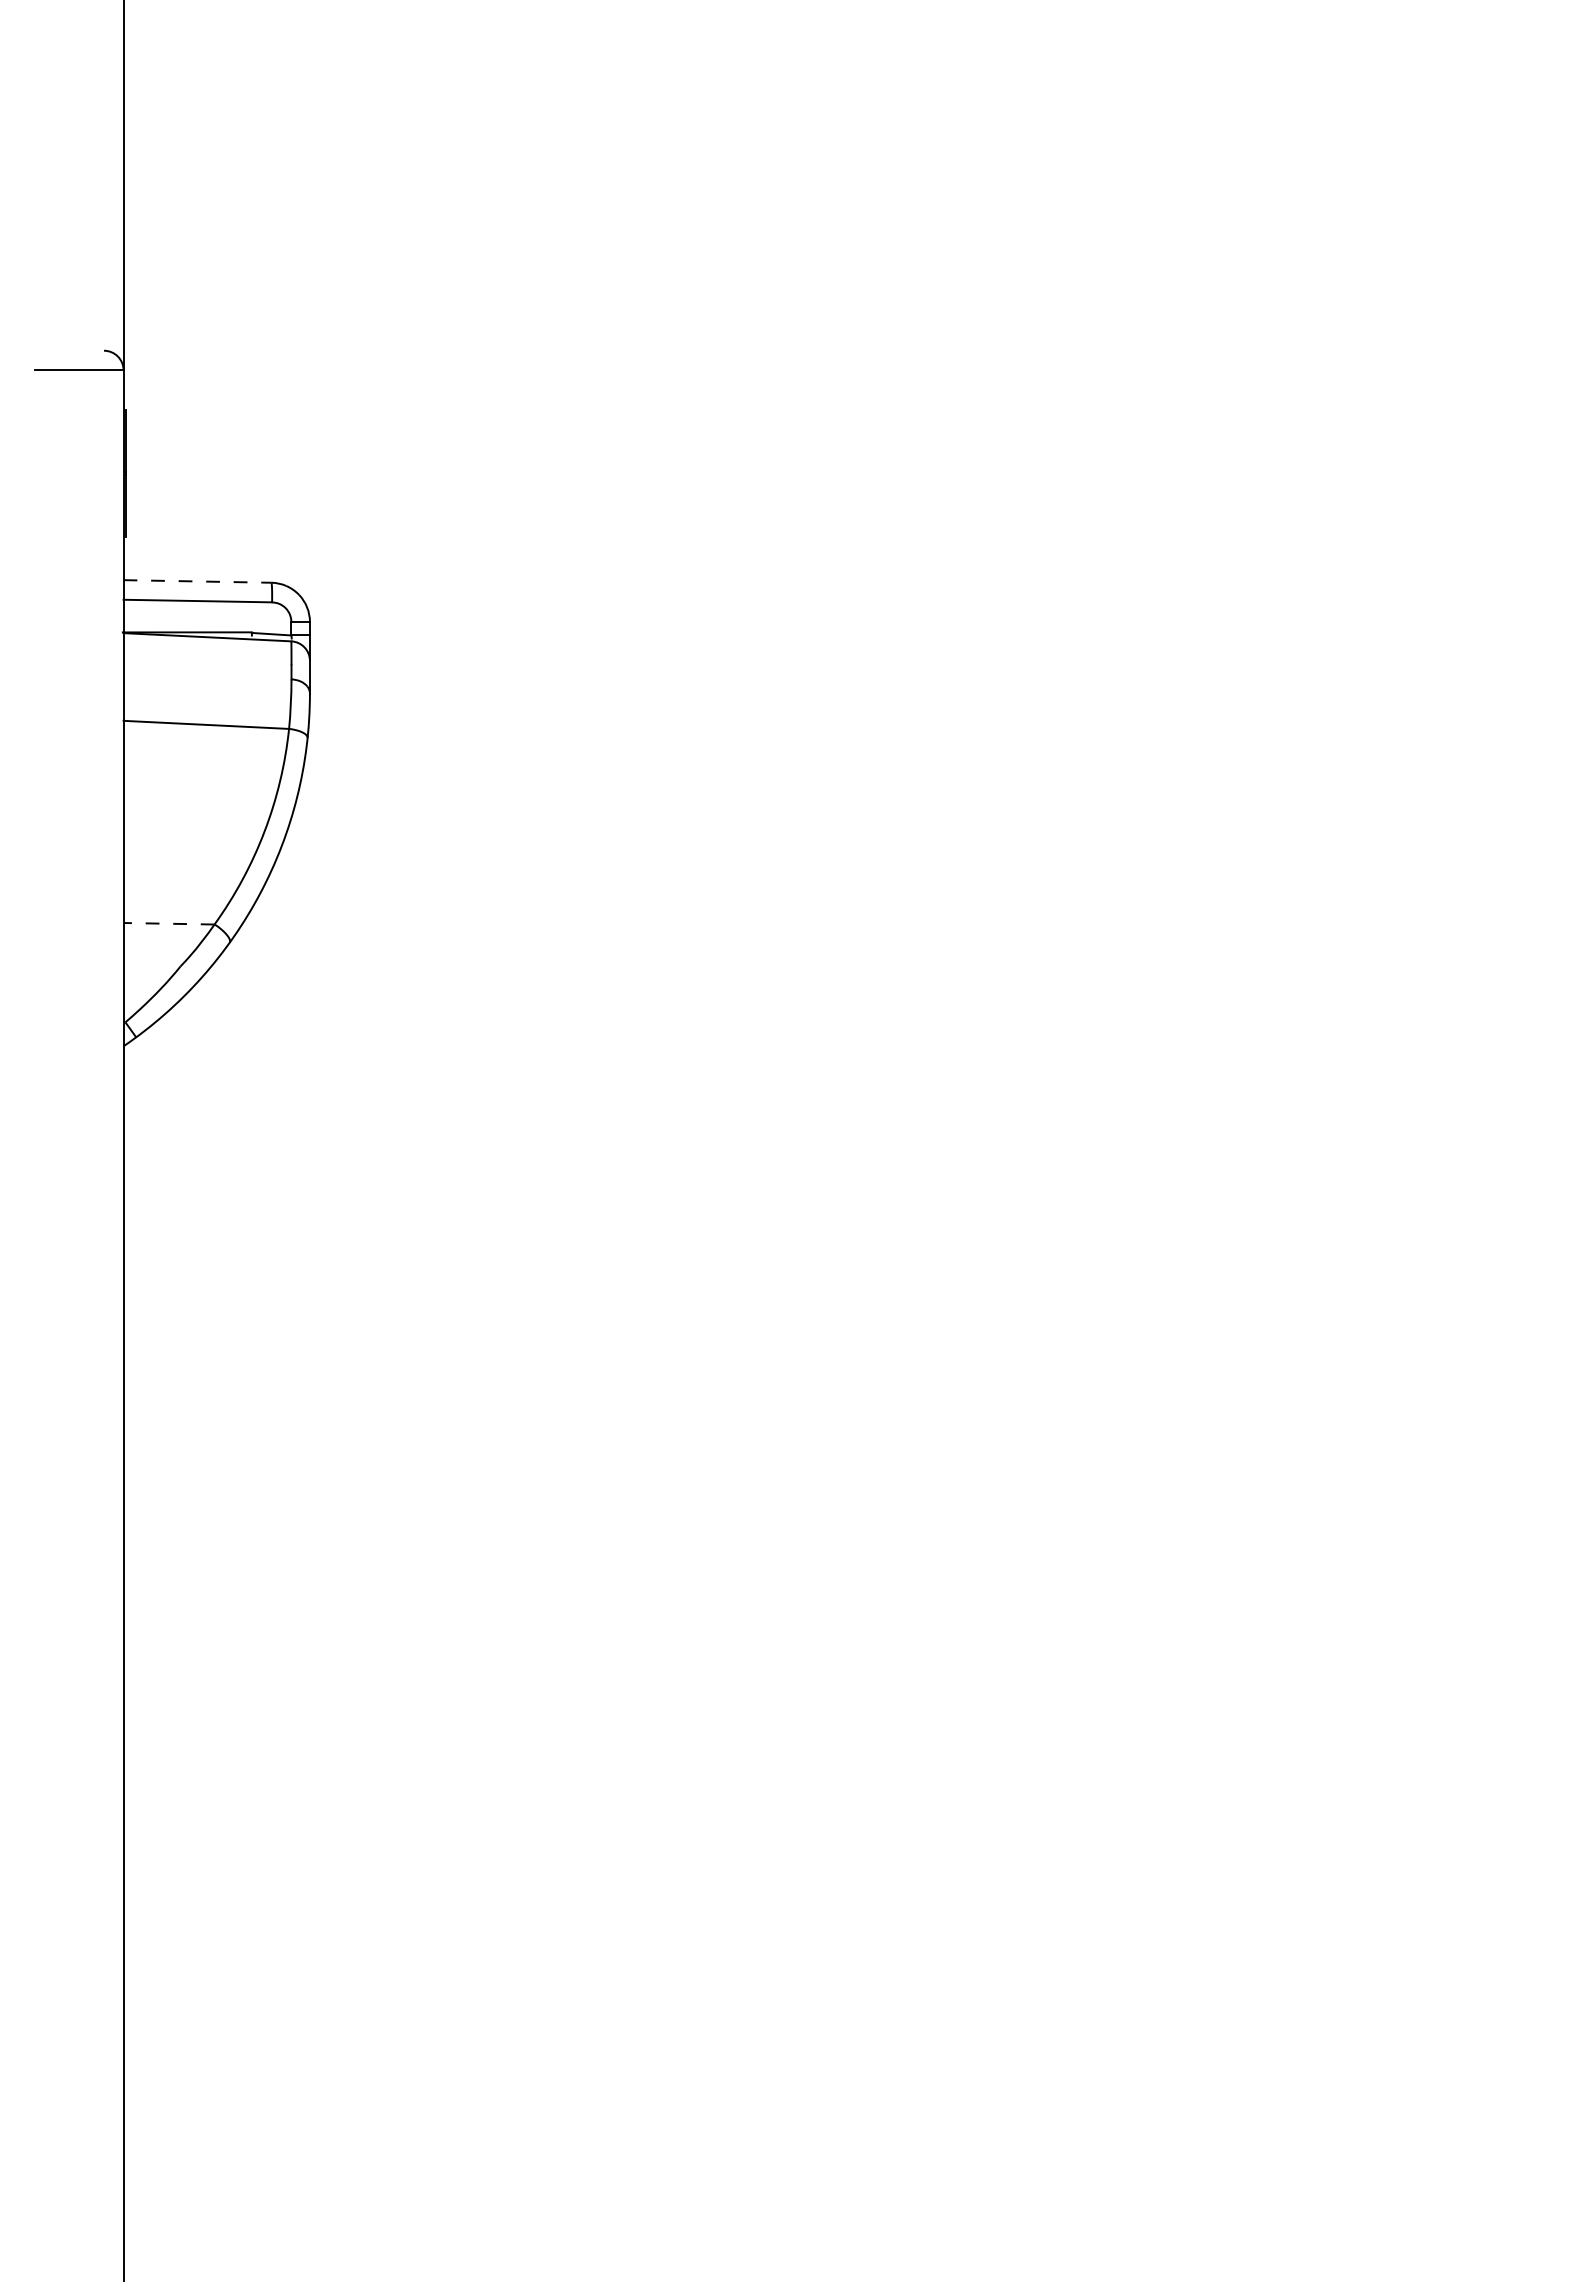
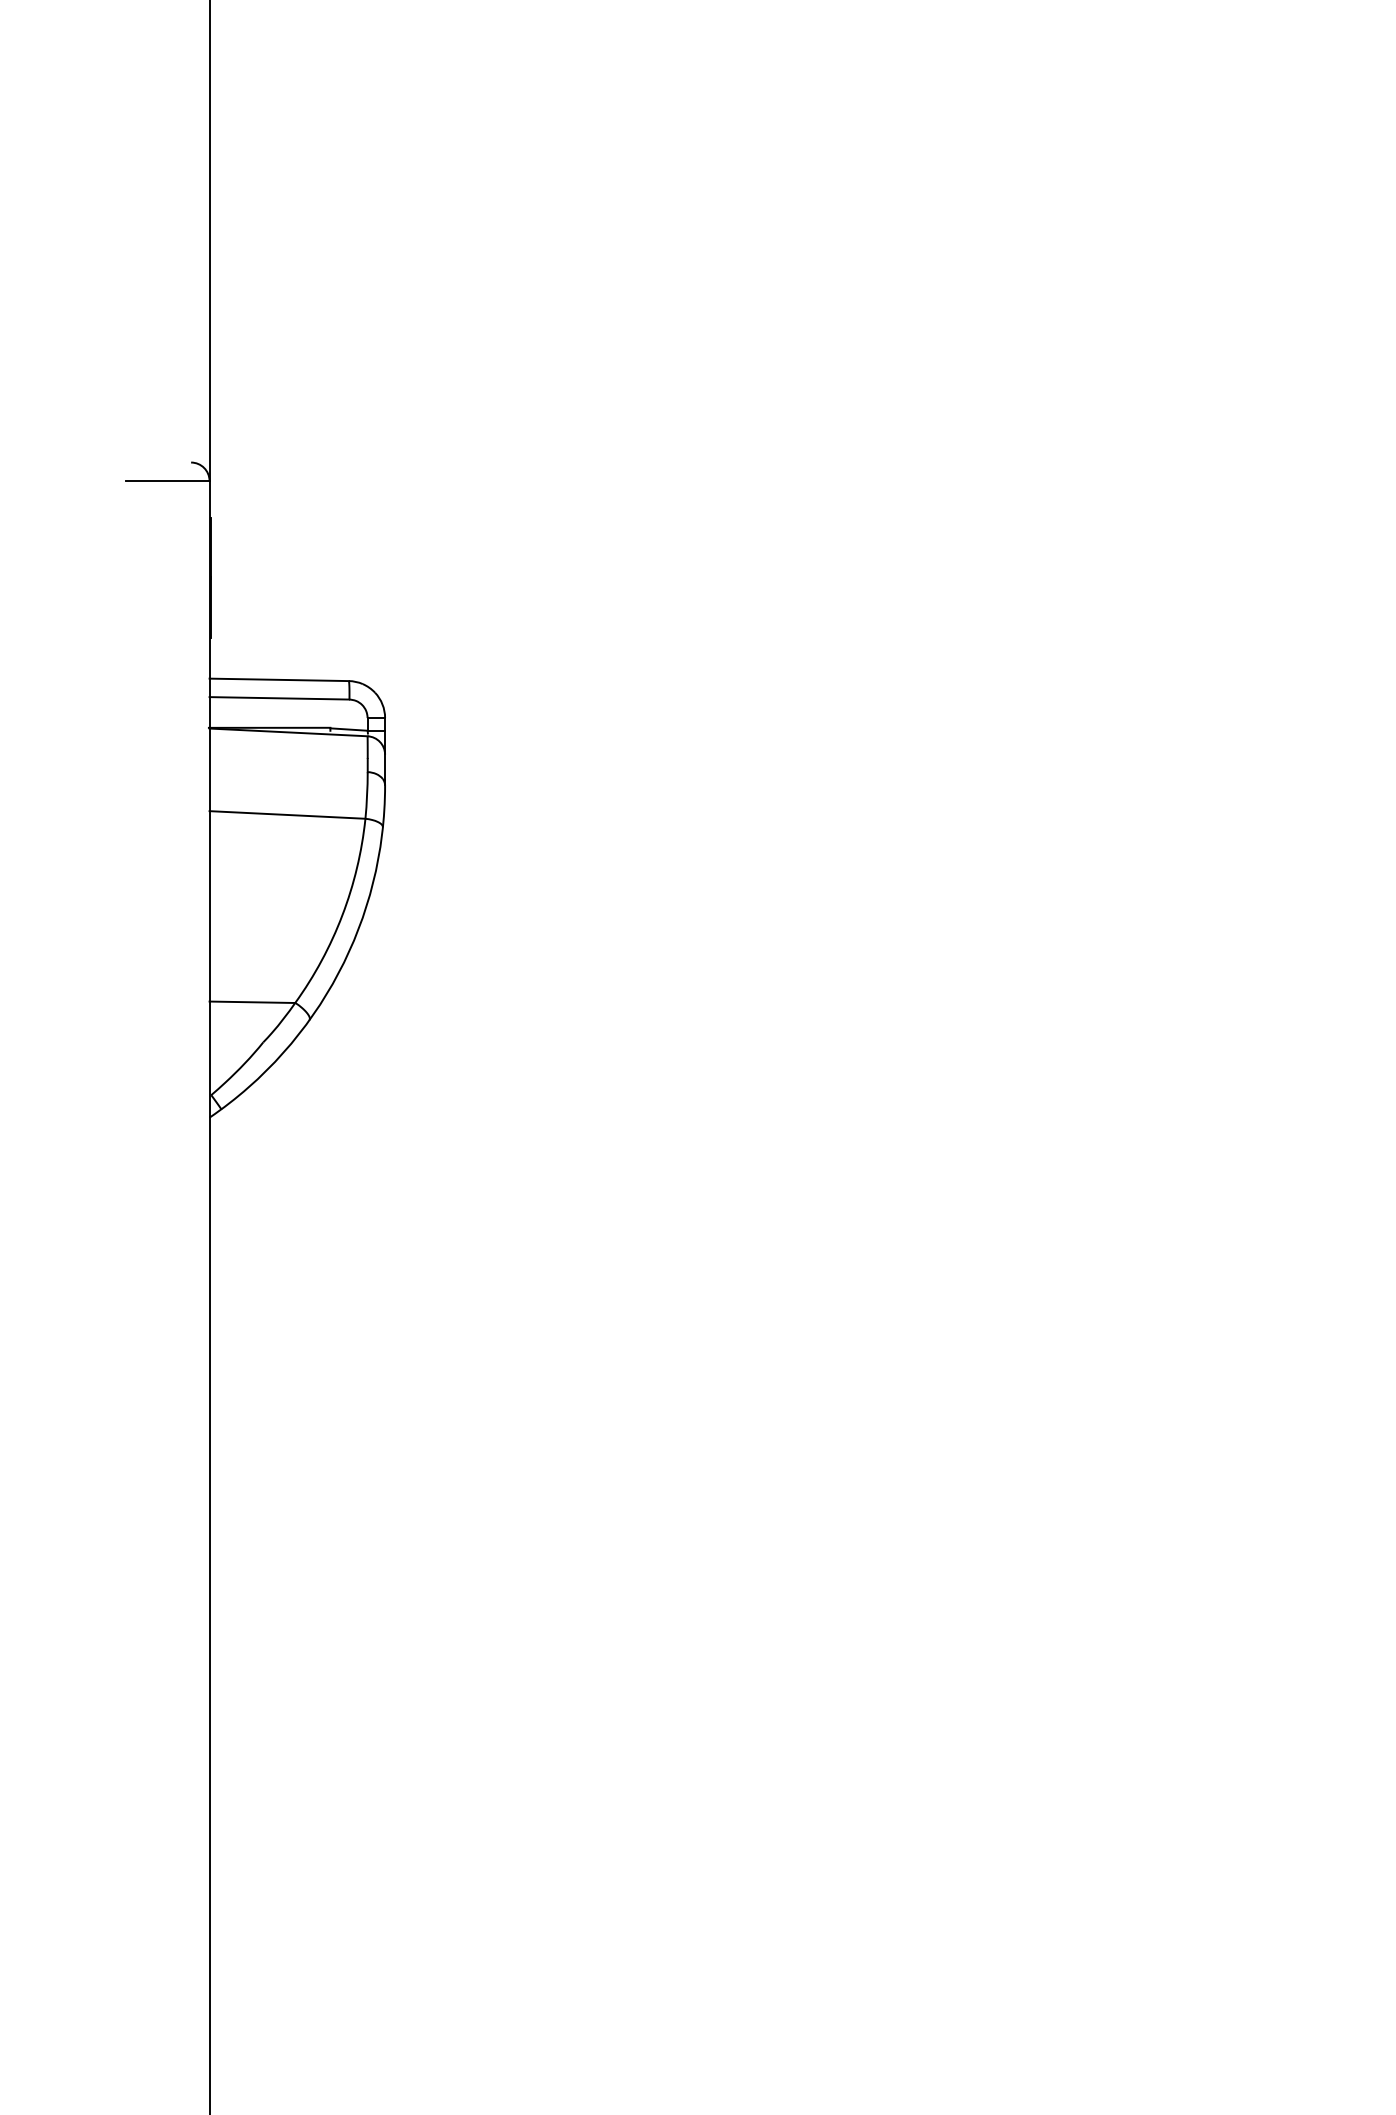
line: (197, 581) -> (279, 679), dashed -> solid
line: (168, 923) -> (251, 1002), dashed -> solid

